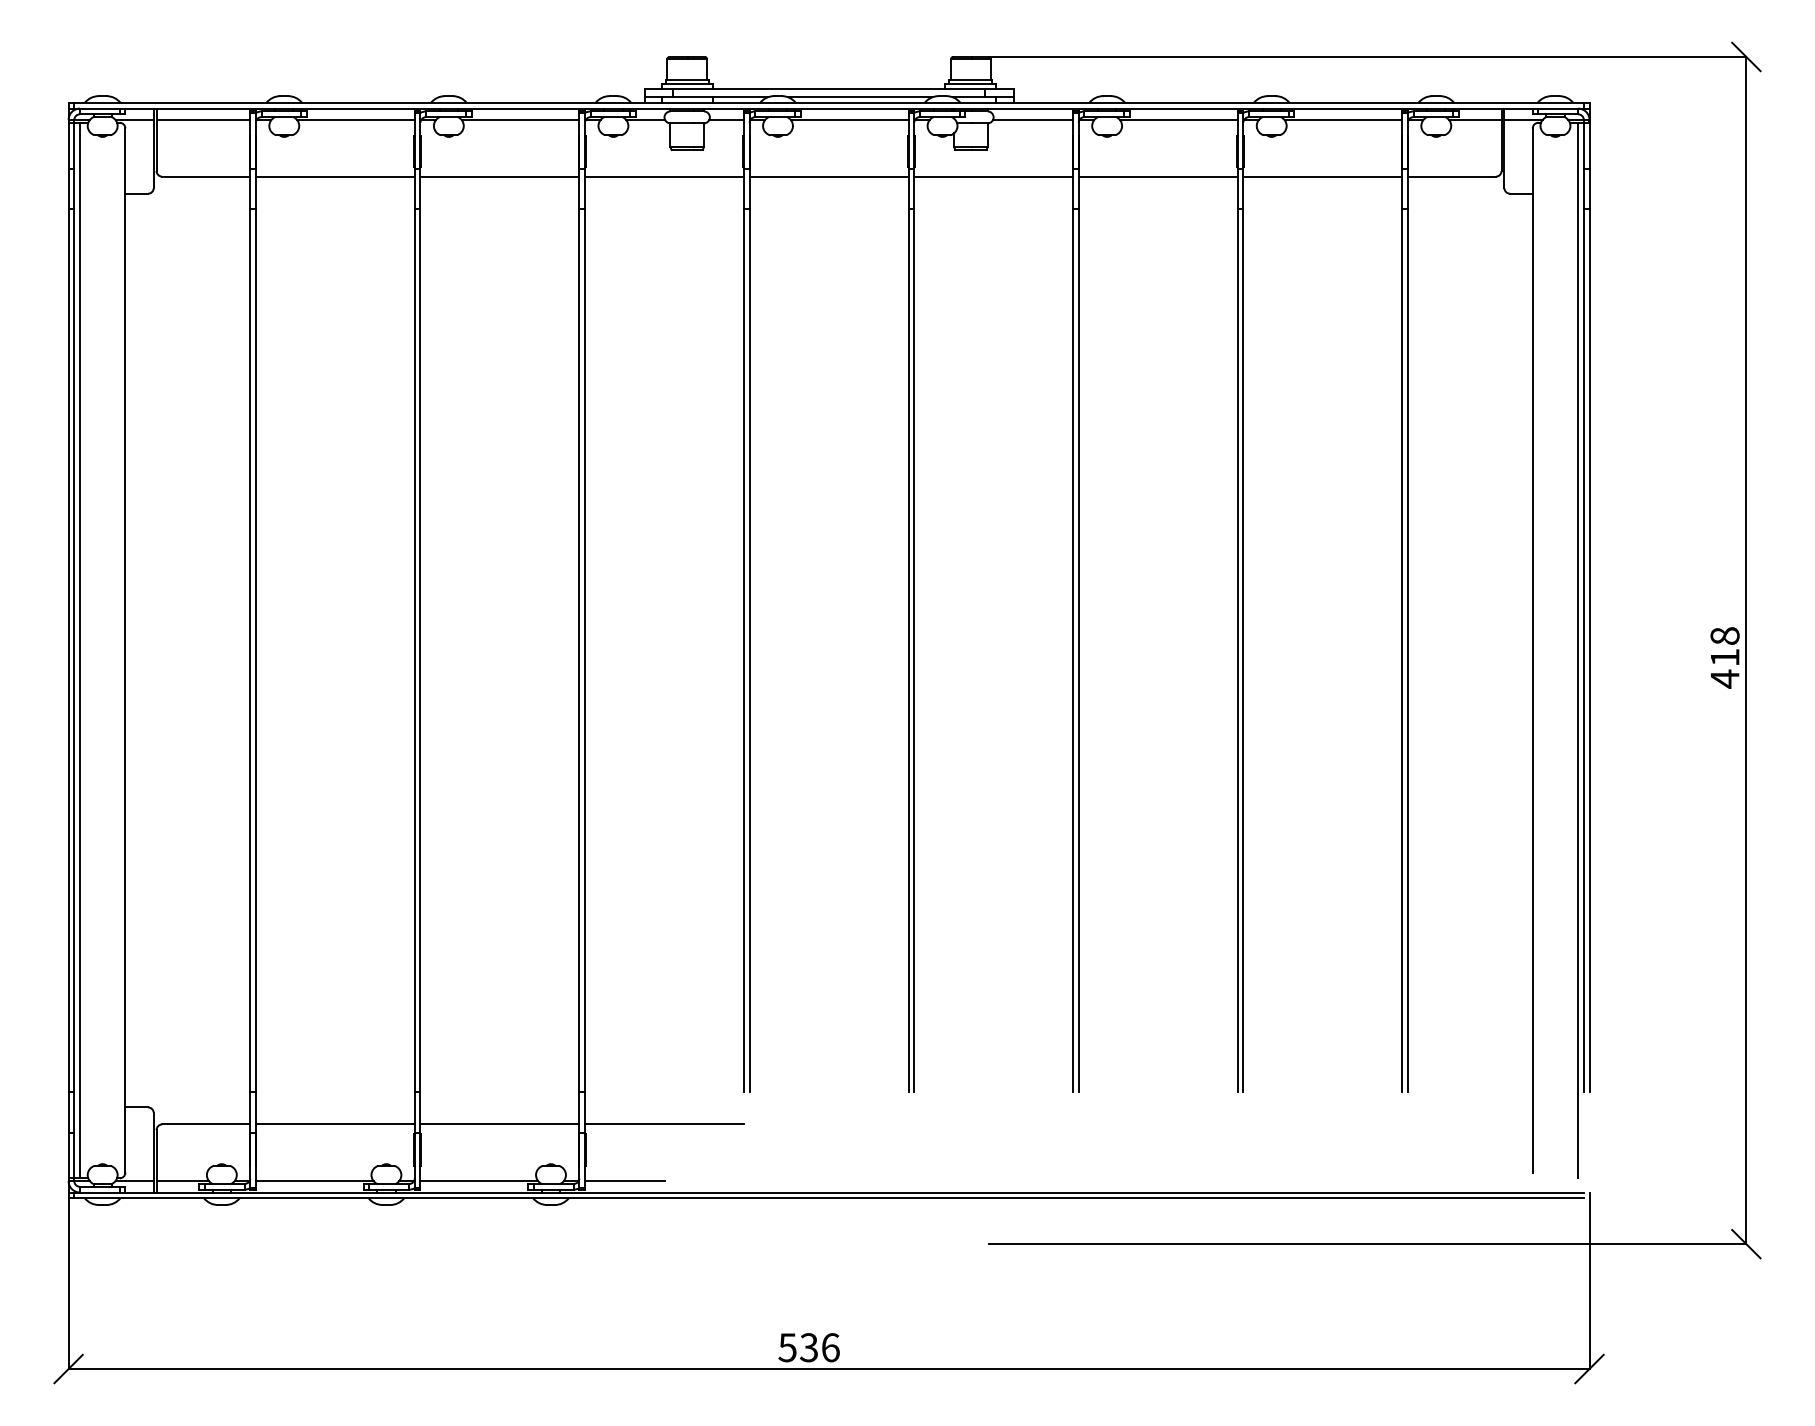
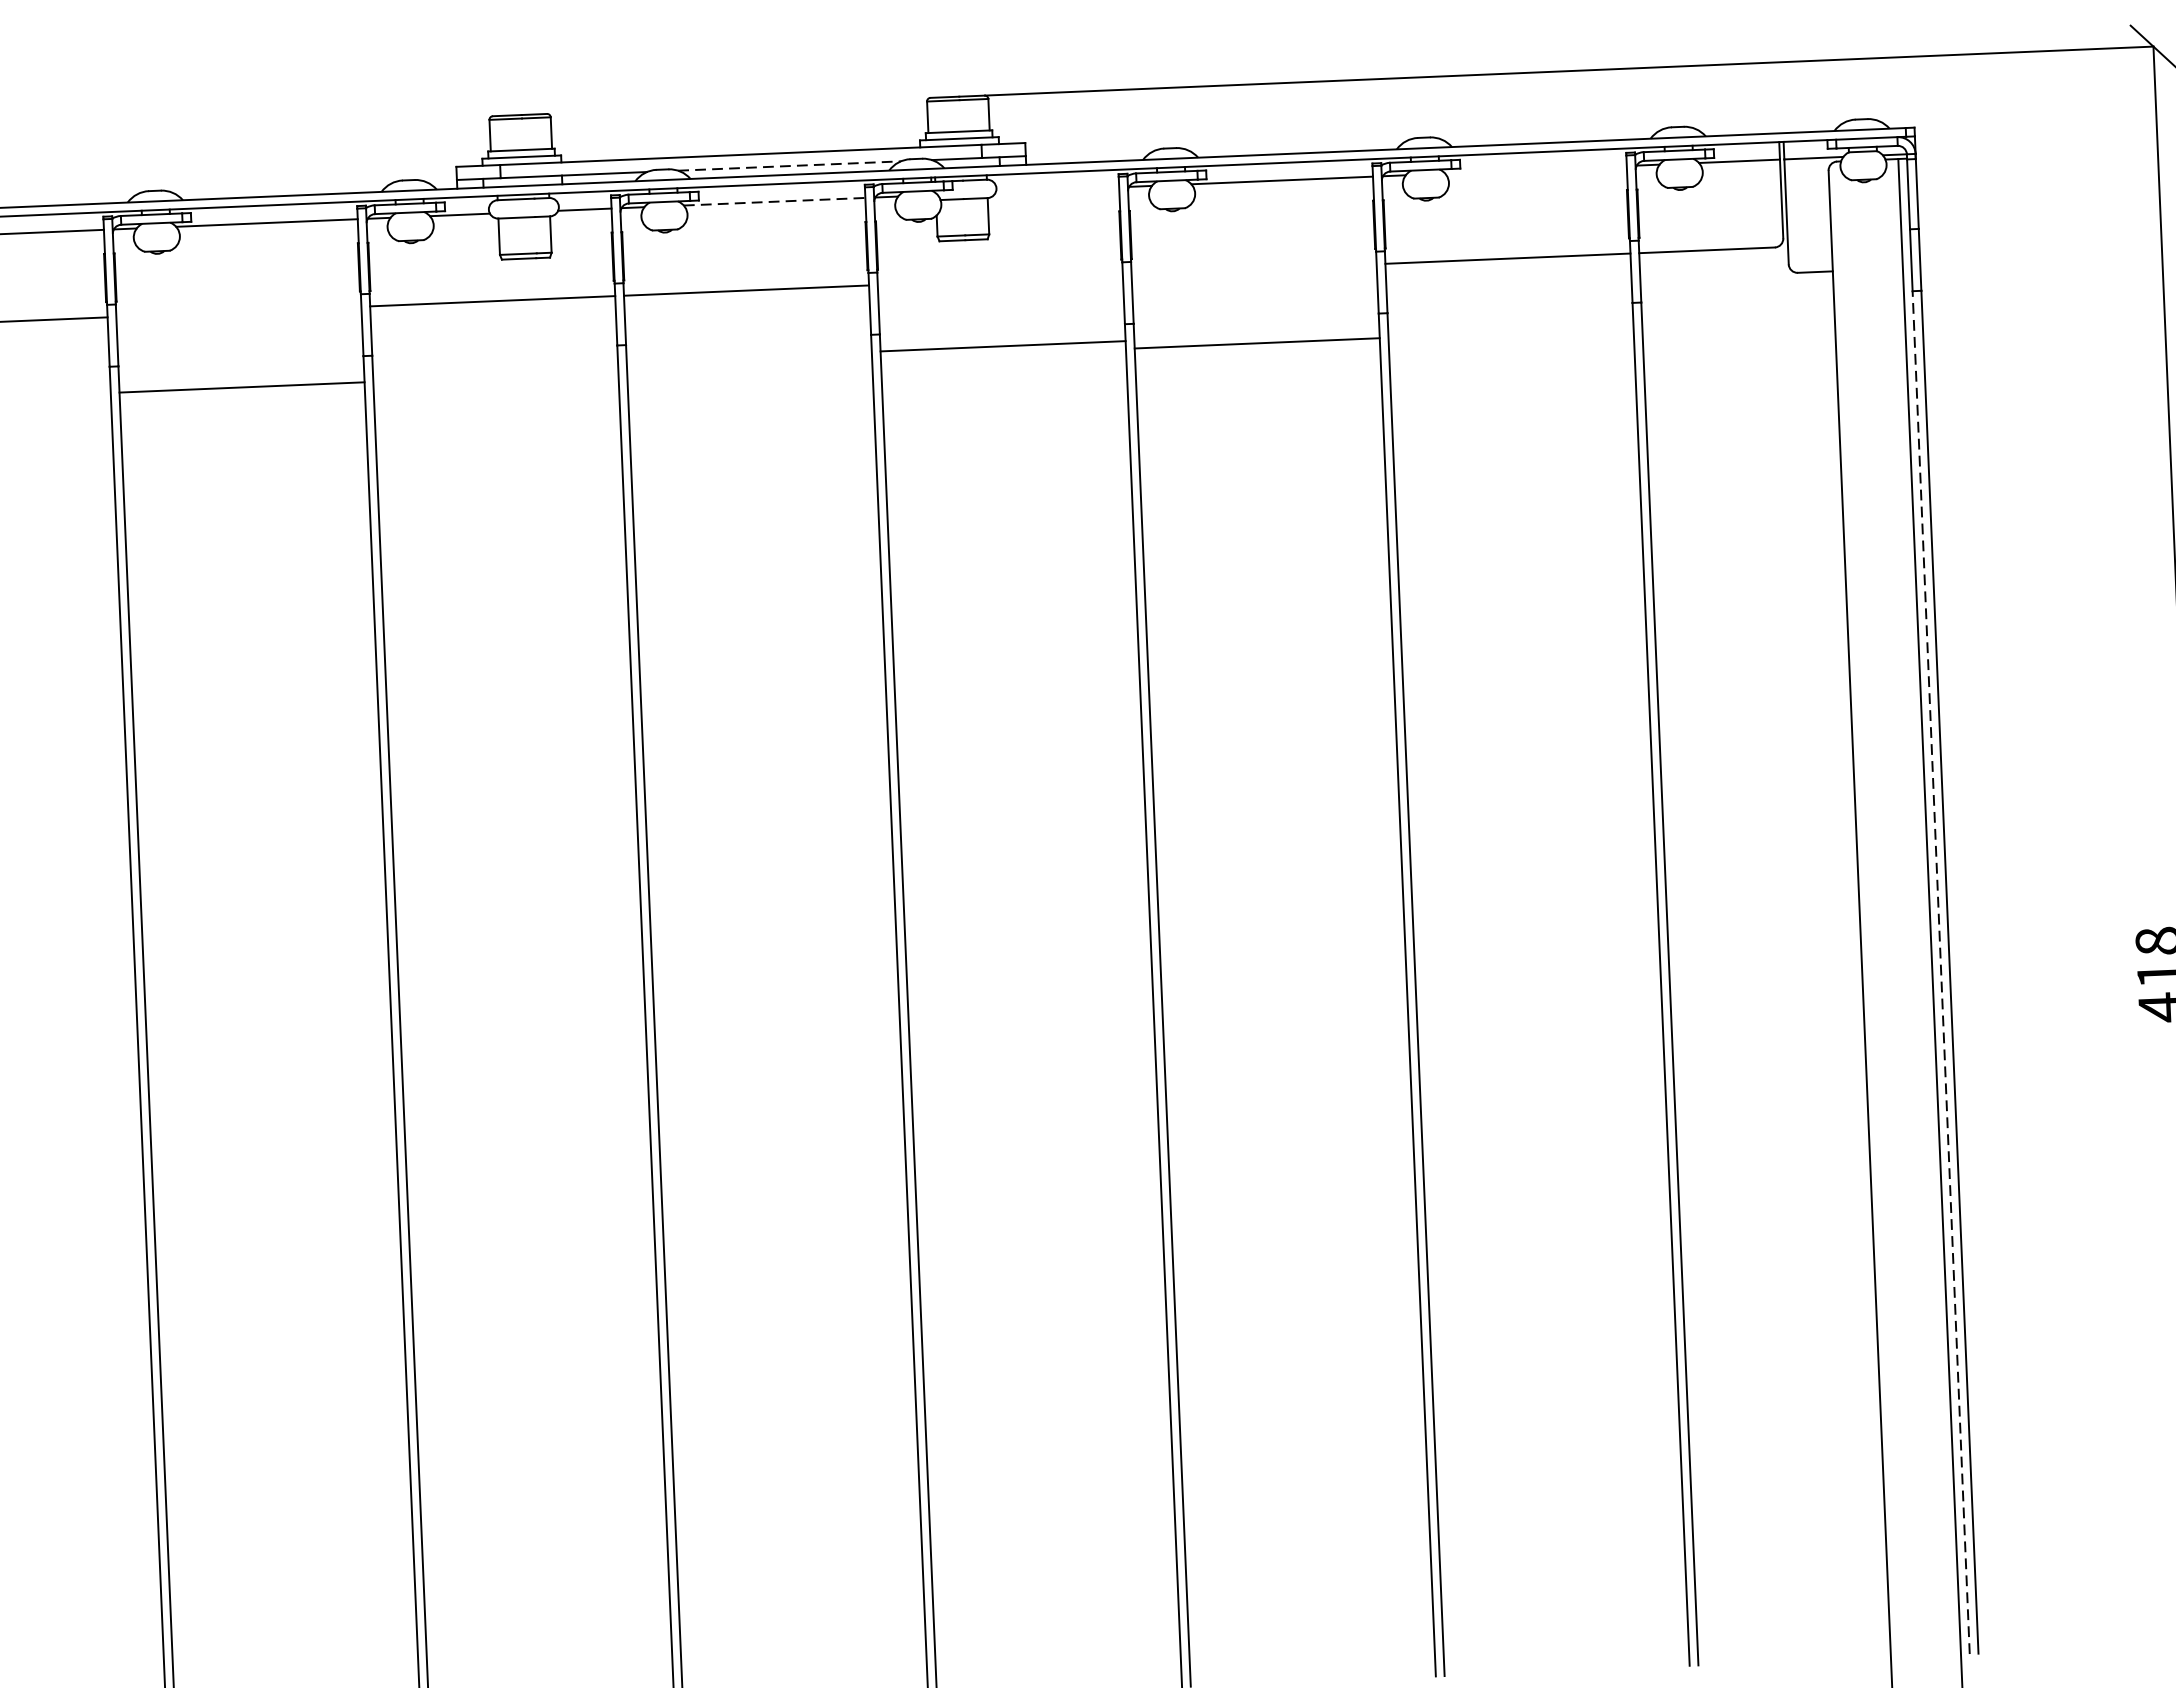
line: (860, 97) -> (789, 166), solid -> dashed
line: (849, 119) -> (774, 201), solid -> dashed
line: (1033, 119) -> (1058, 189), removed
line: (1343, 119) -> (1536, 169), removed
line: (499, 176) -> (241, 387), moved
line: (993, 176) -> (1002, 345), moved
line: (1157, 176) -> (1256, 343), moved
line: (1583, 650) -> (1940, 972), solid -> dashed

